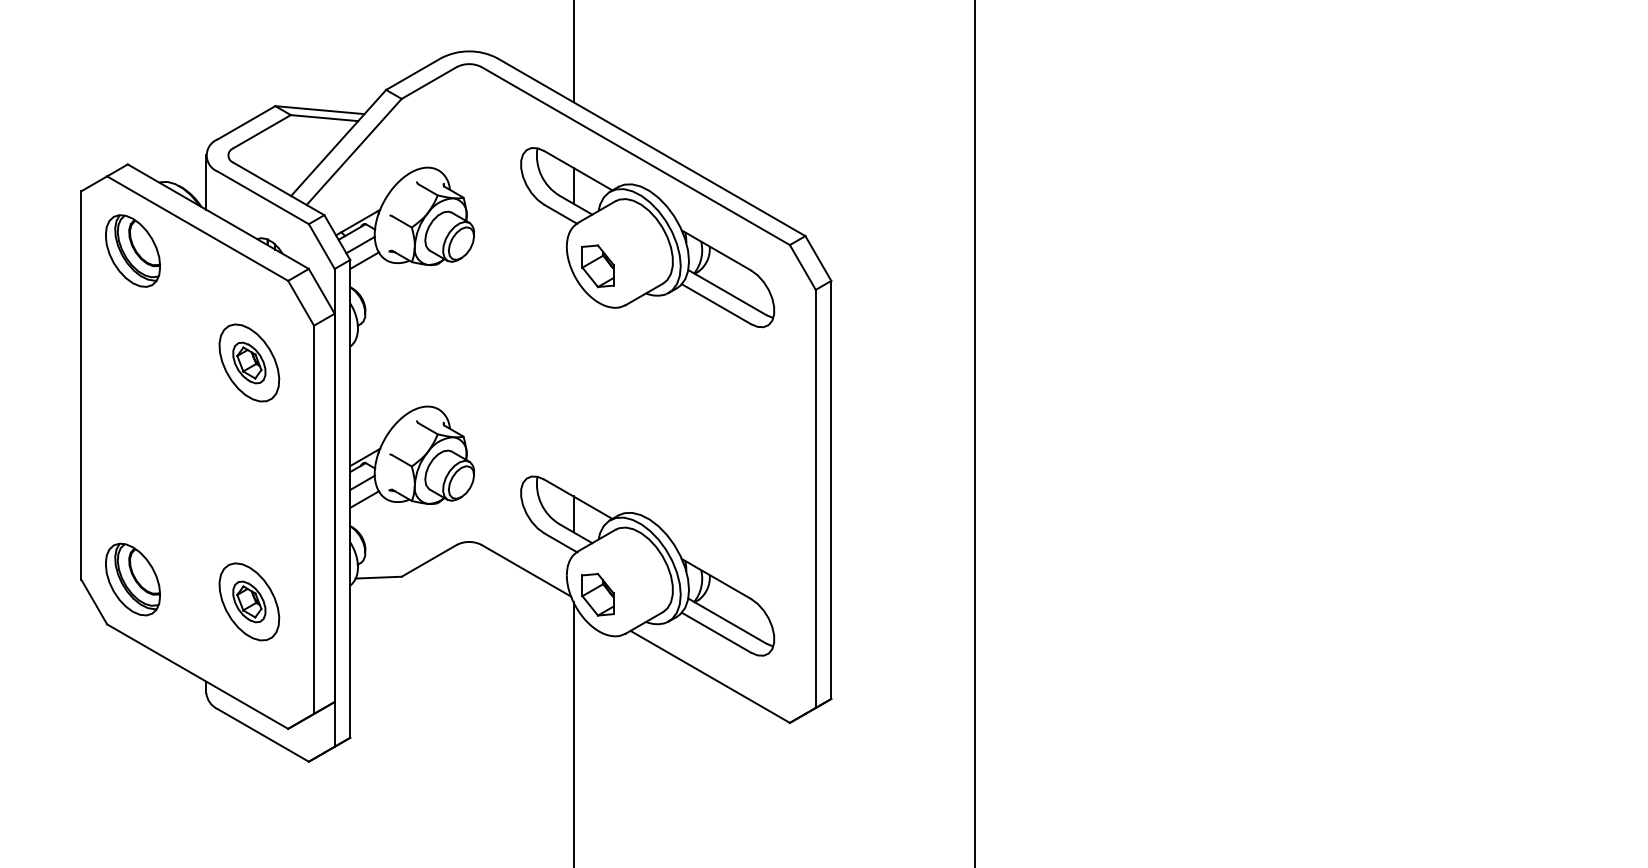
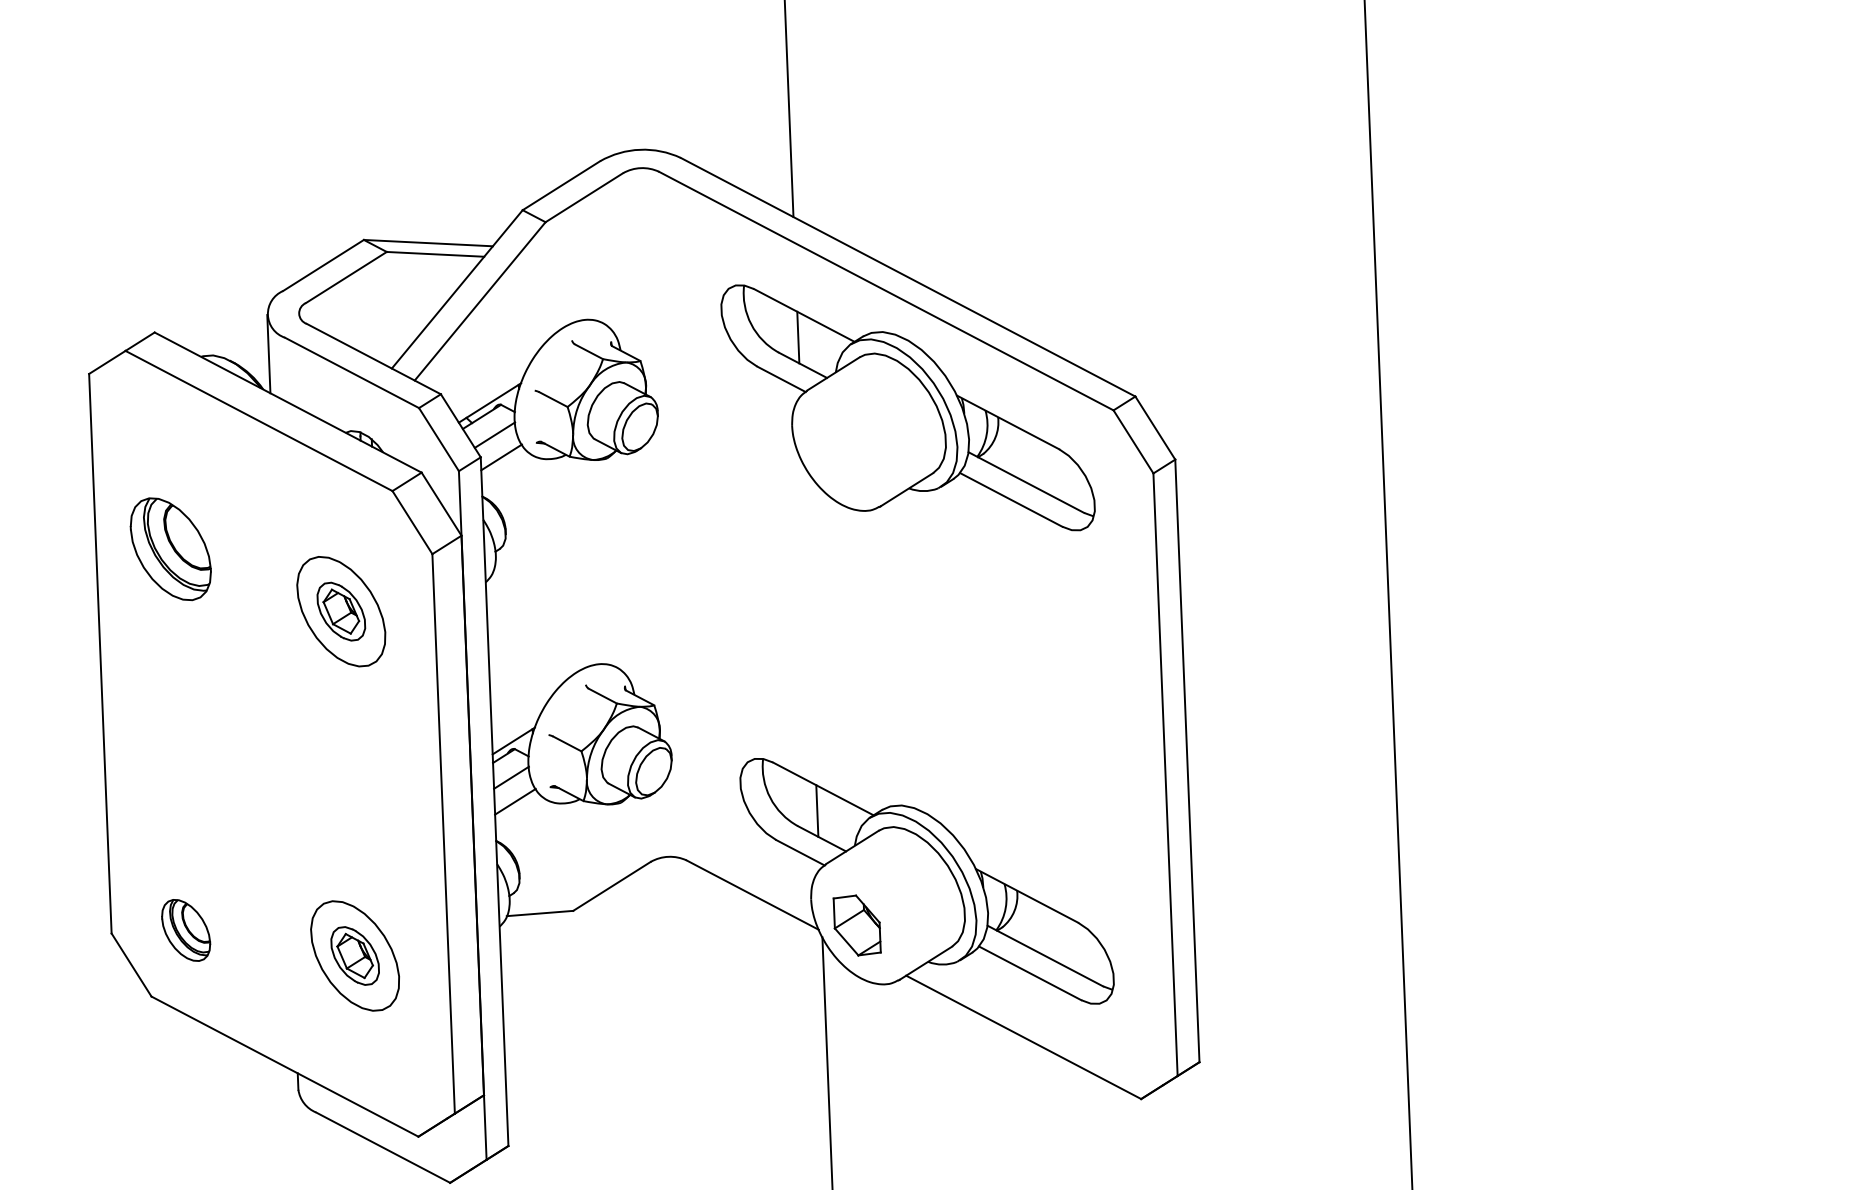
part: (132, 250) -> (170, 548), moved
part: (597, 266) -> (837, 452), removed
part: (132, 579) -> (185, 930), size x0.6

